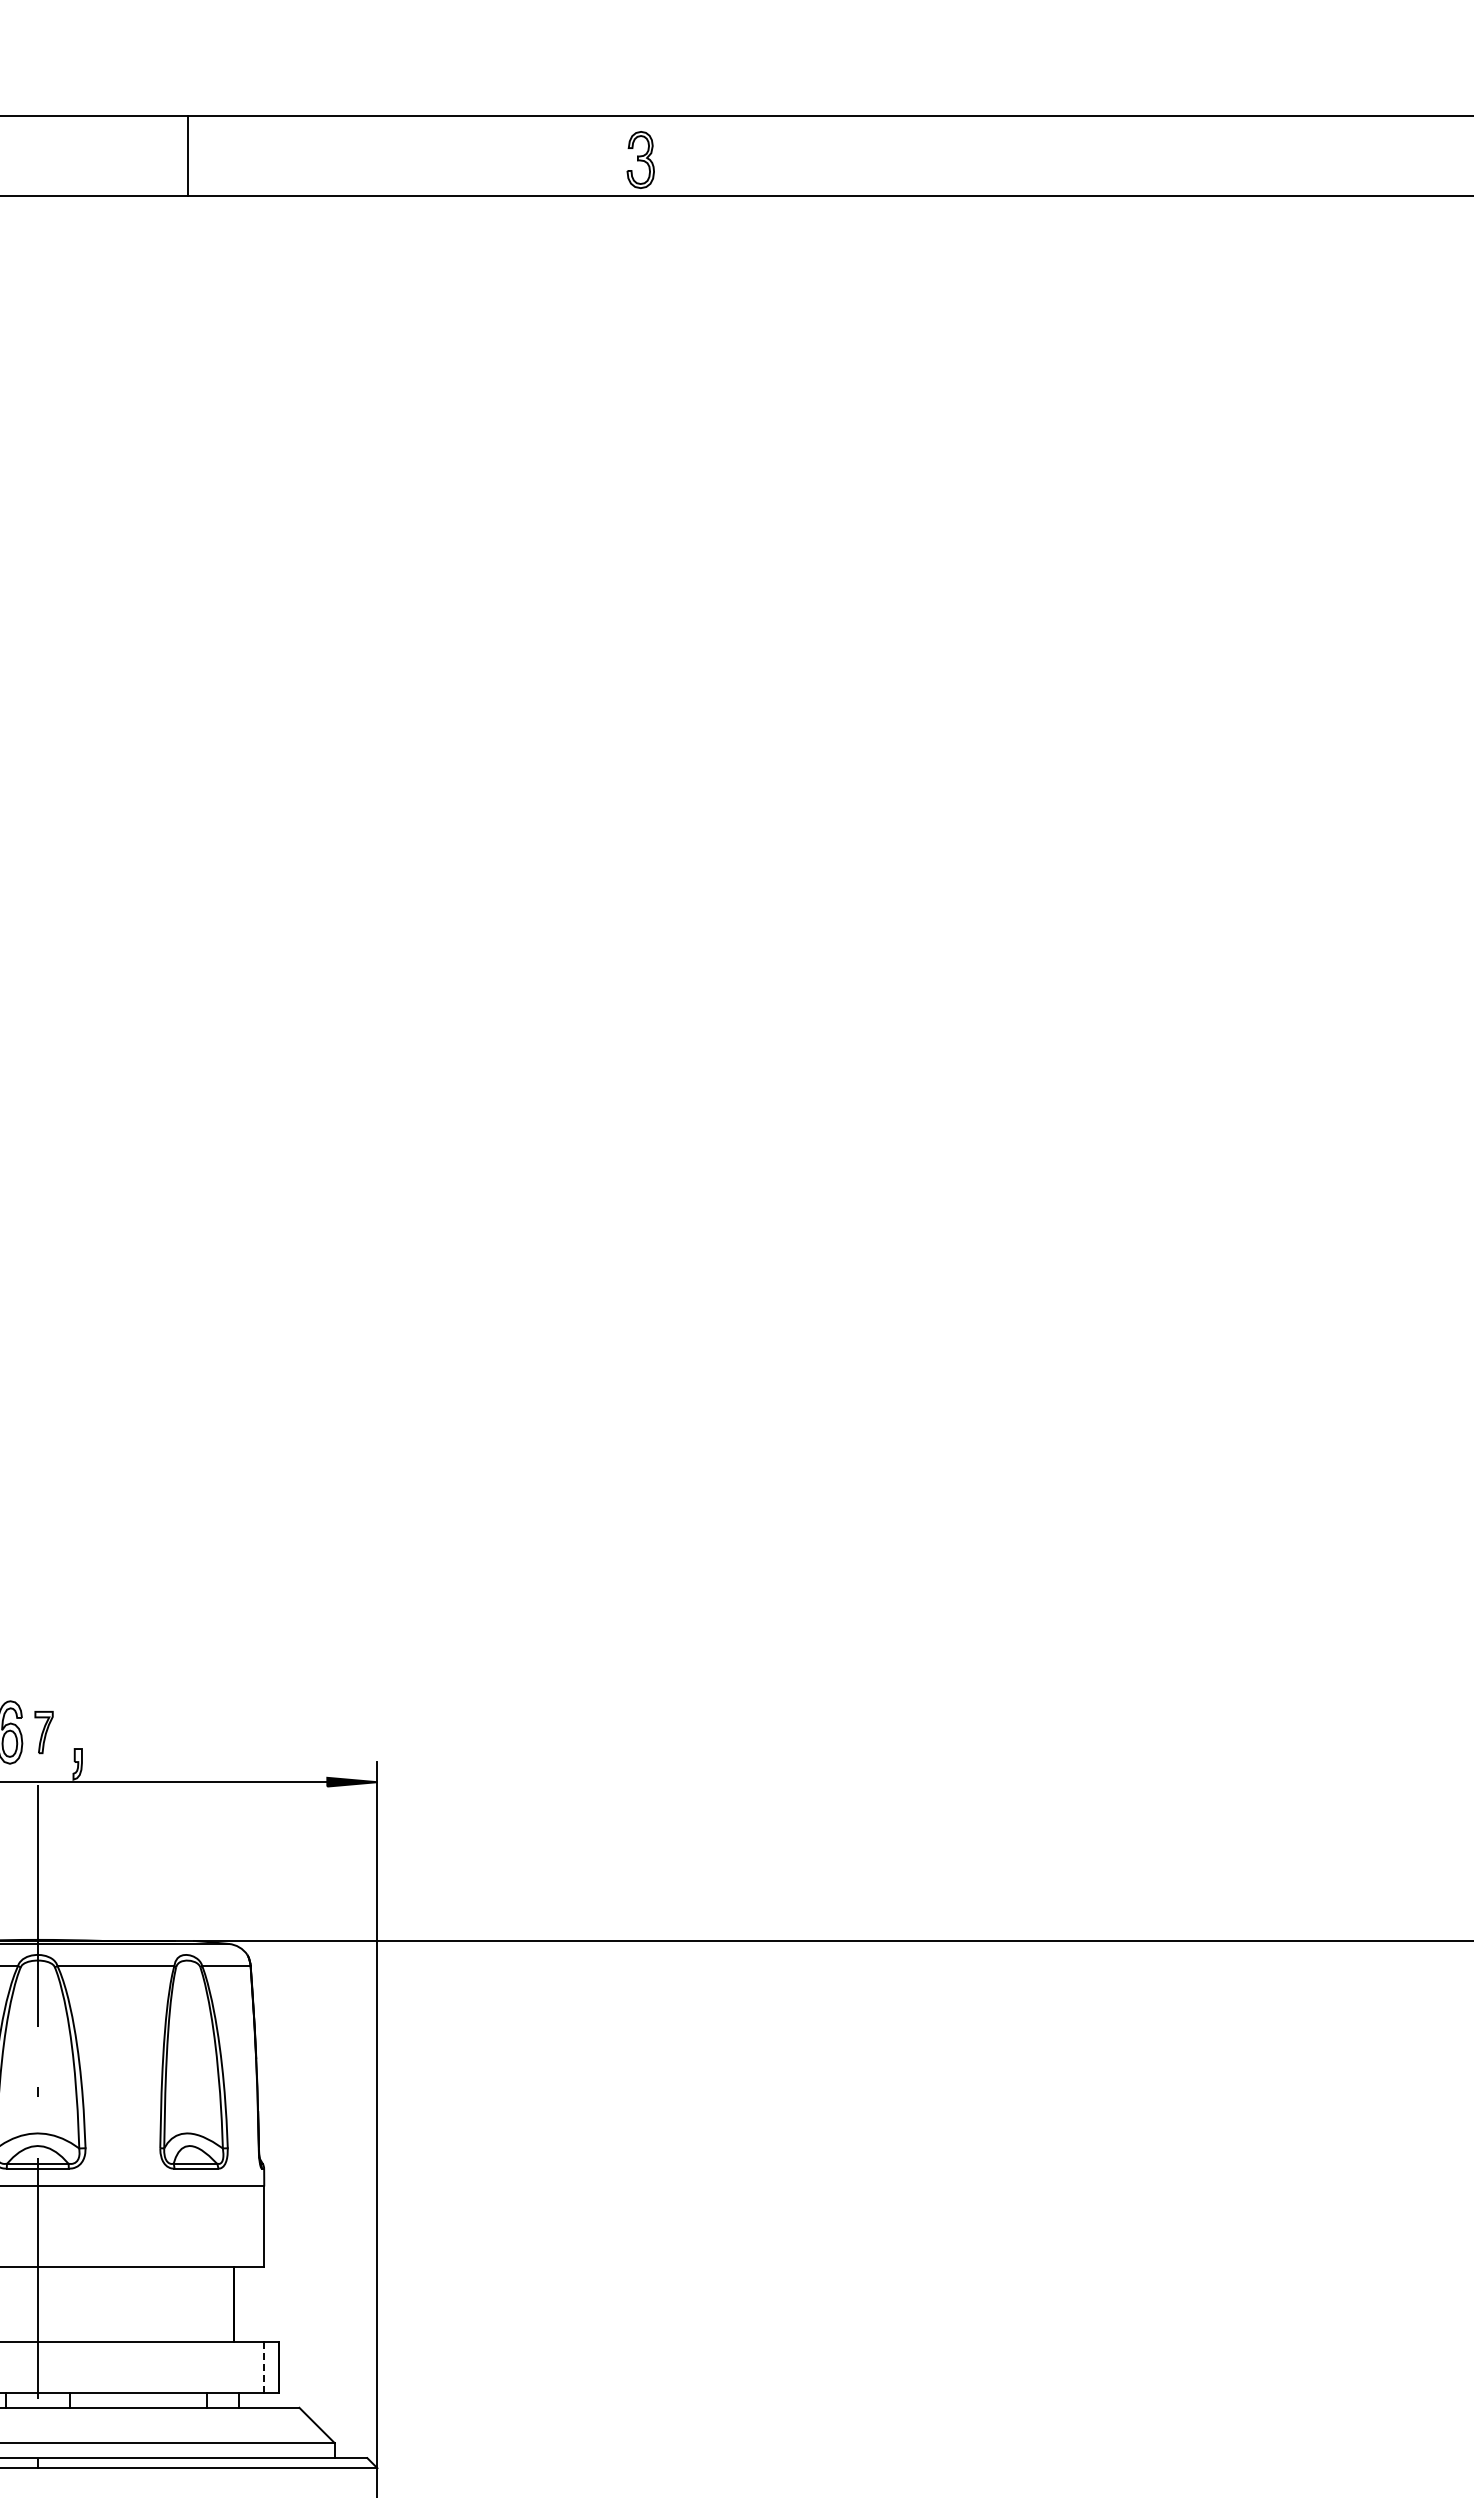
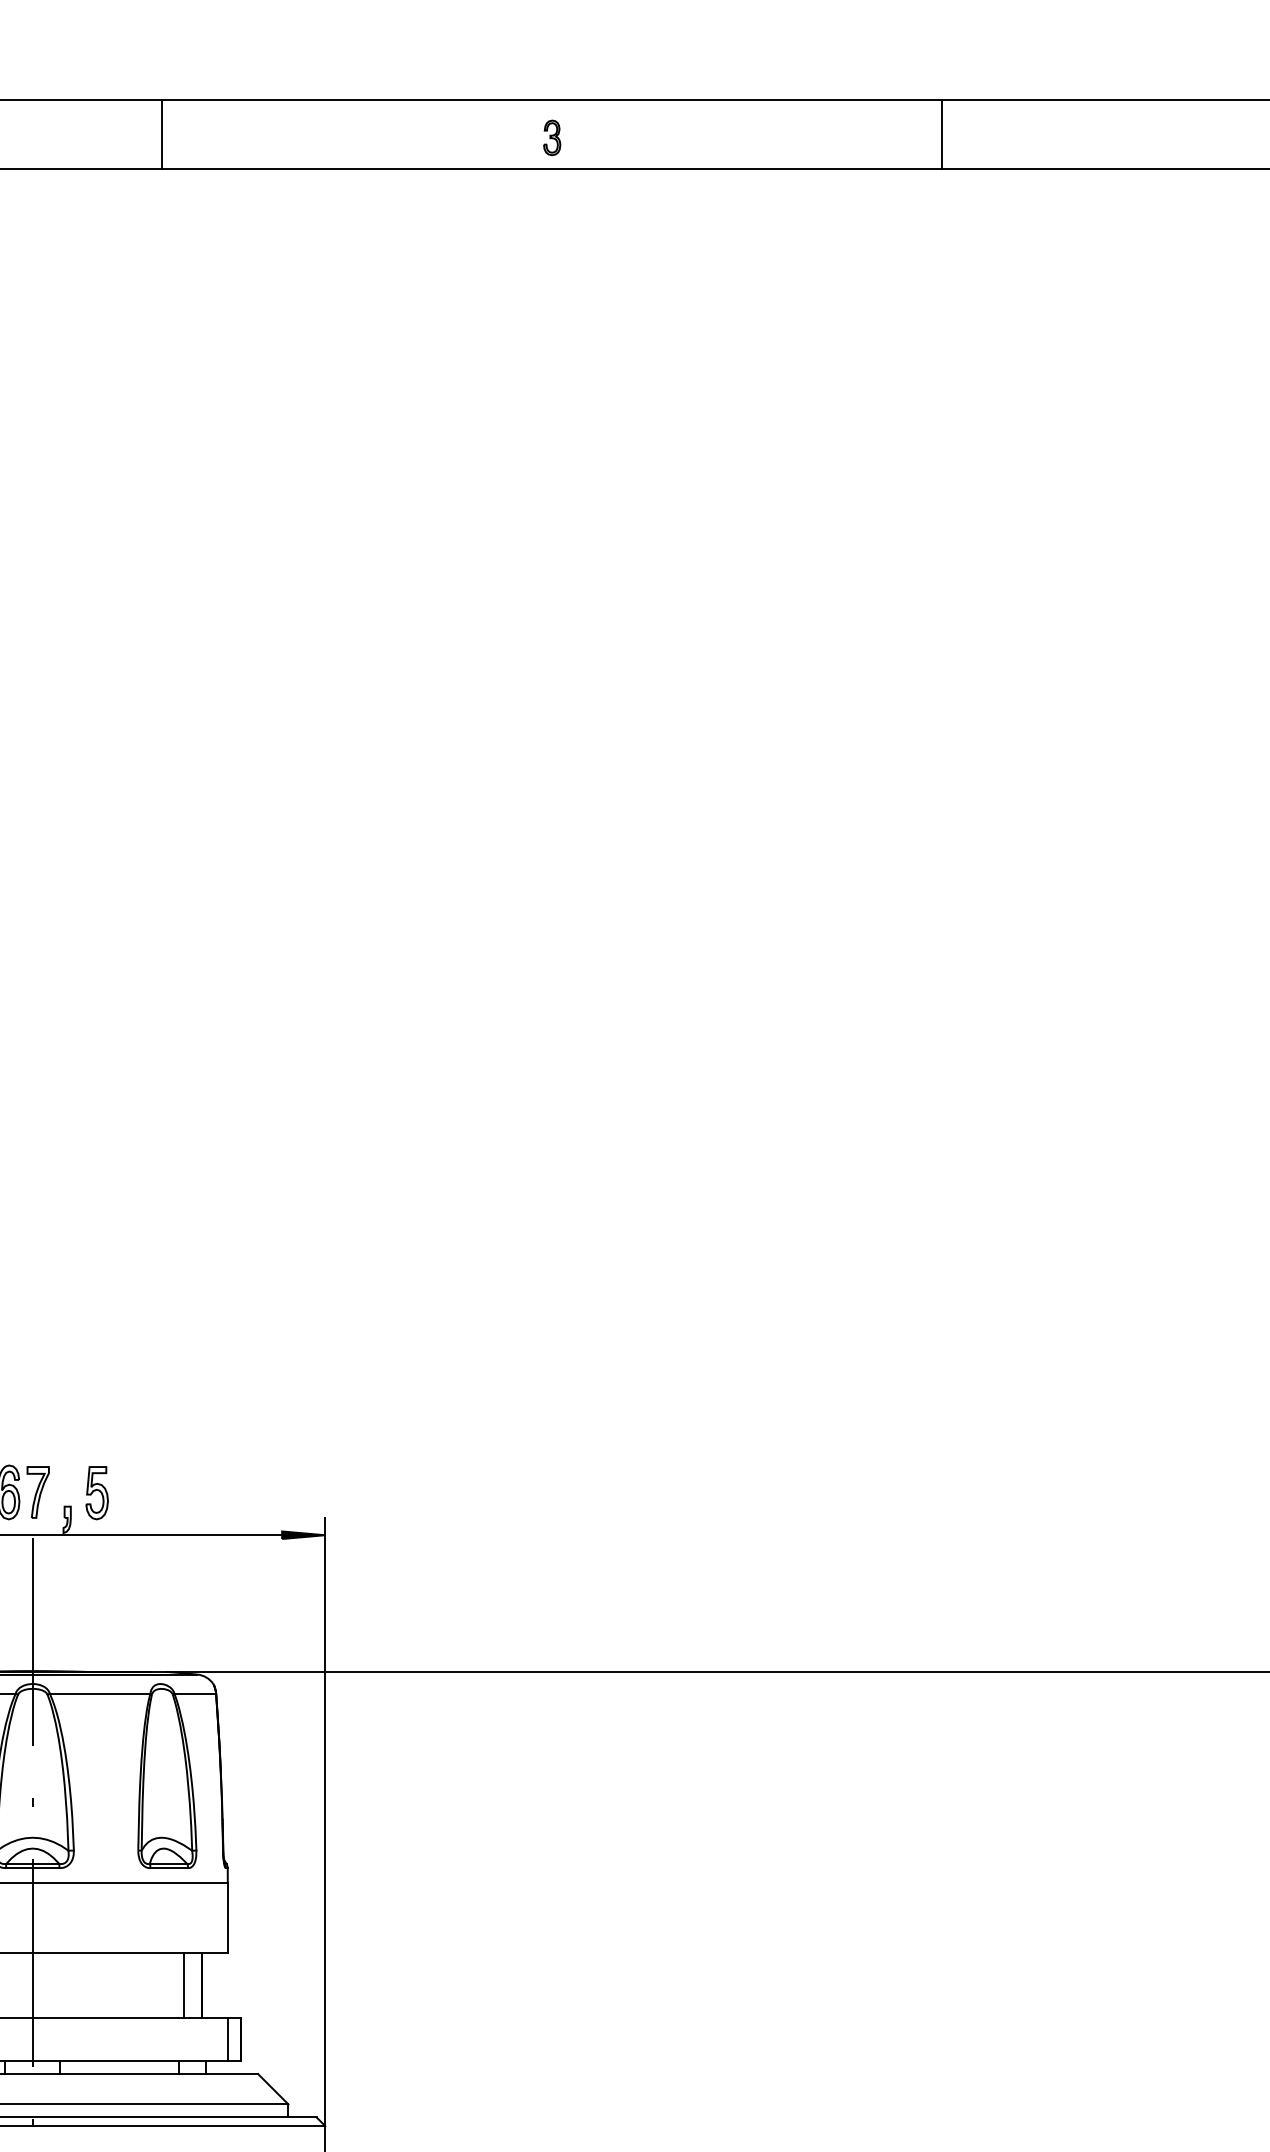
line: (1093, 155) -> (942, 134), added
part: (640, 159) -> (551, 137), size x0.71
part: (43, 1732) -> (37, 1492), size x1.43
part: (112, 1733) -> (97, 1493), added
line: (213, 2304) -> (184, 1985), added
line: (264, 2367) -> (228, 2039), dashed -> solid

